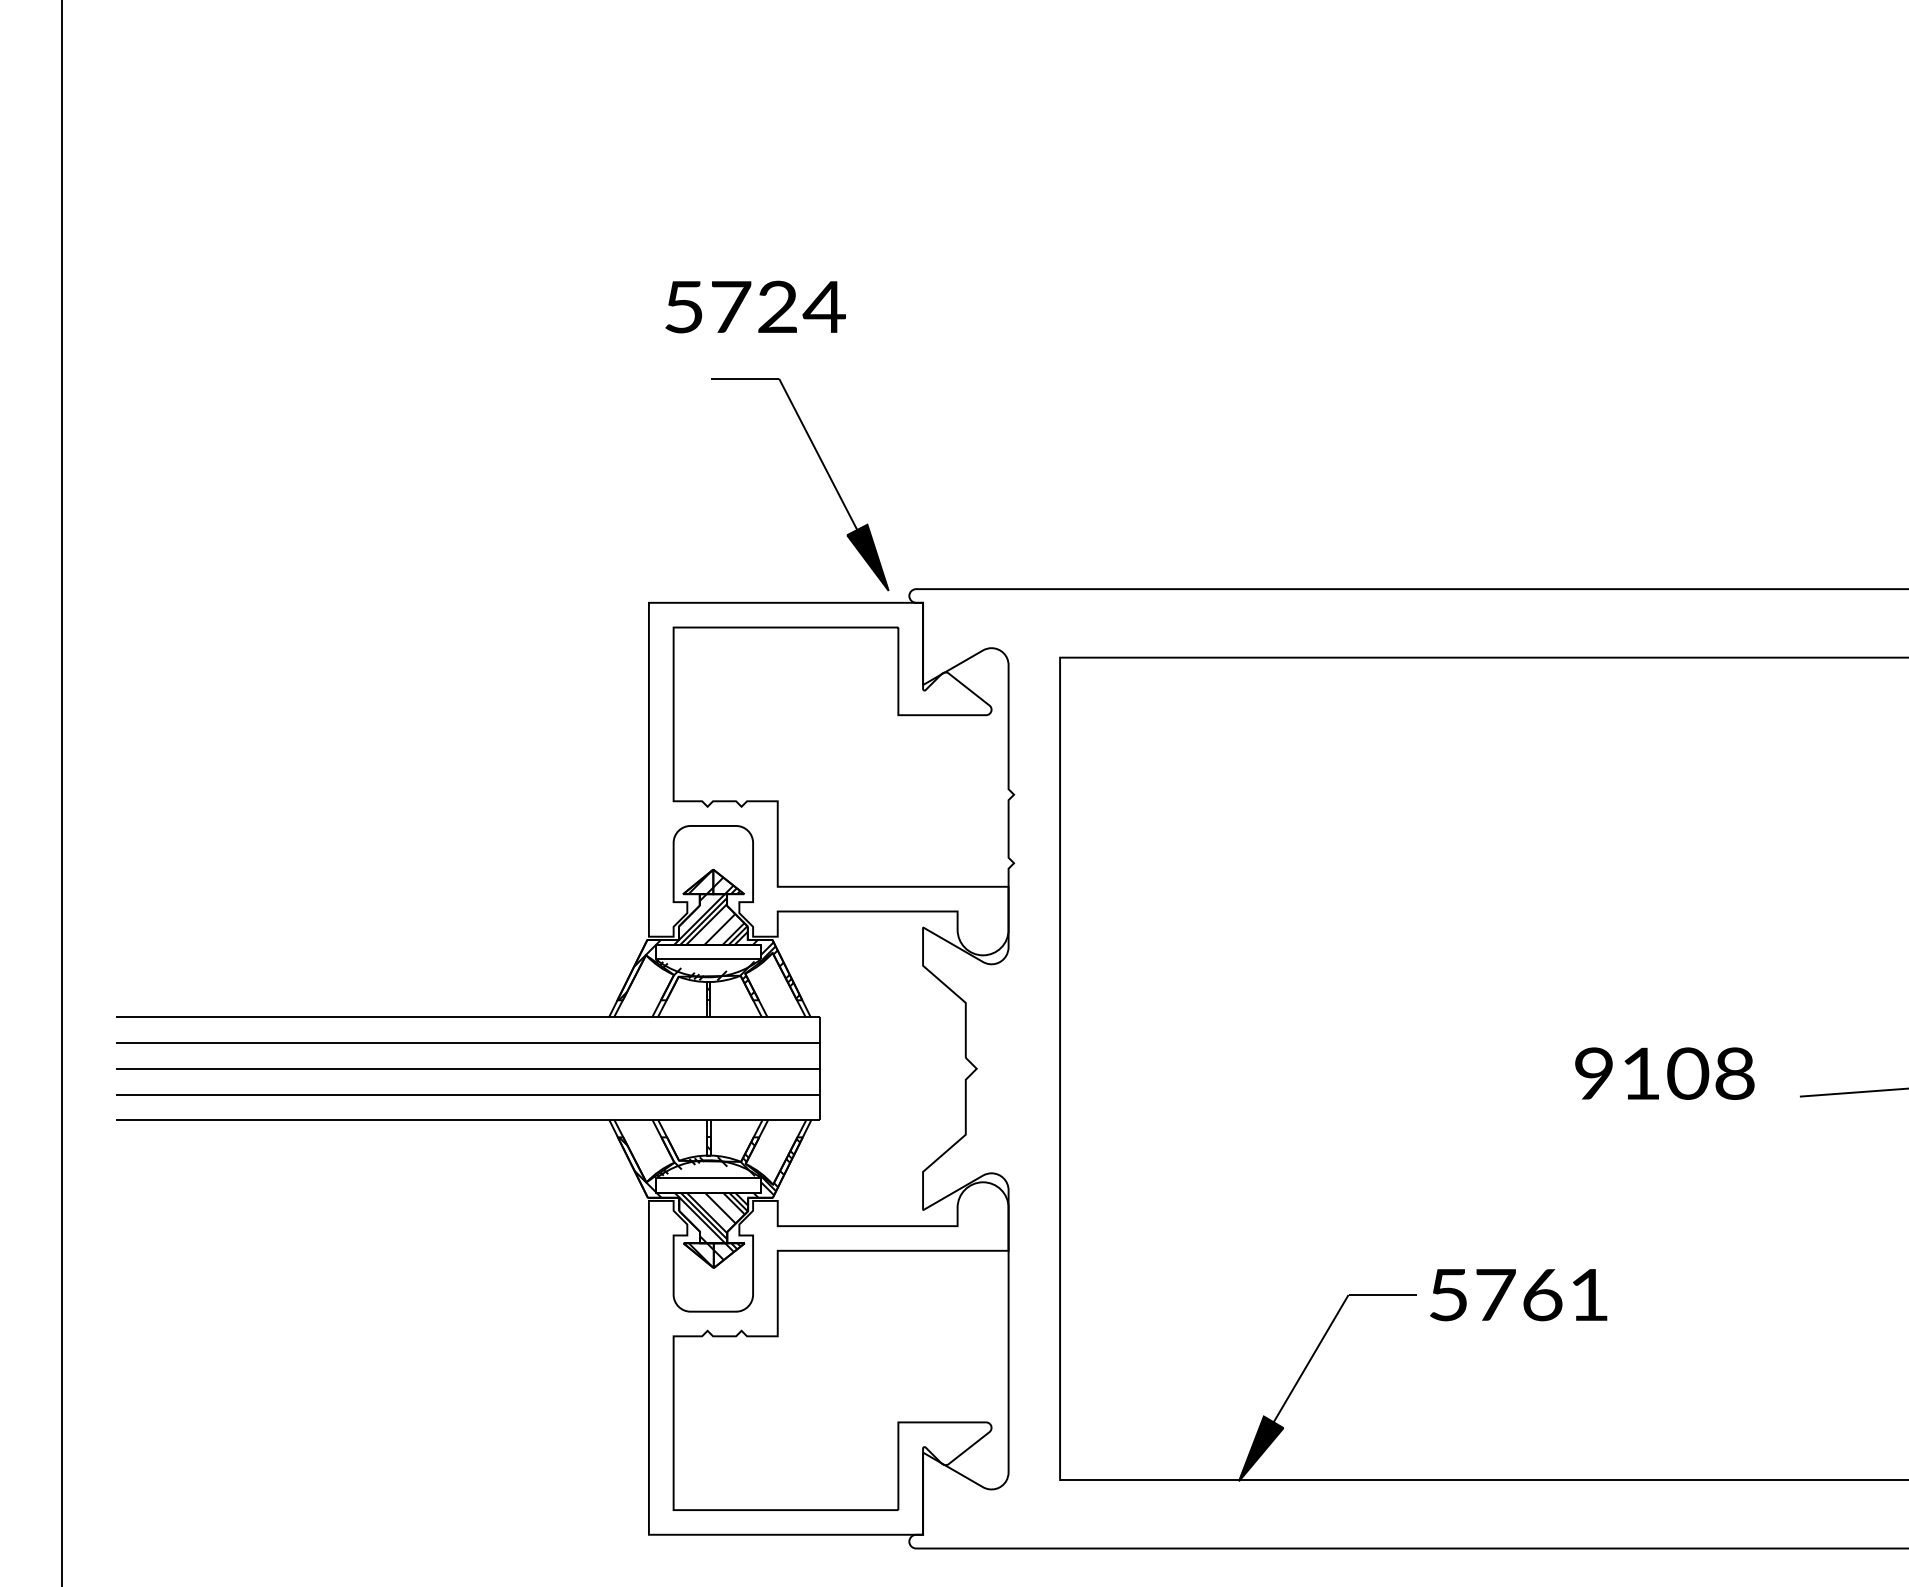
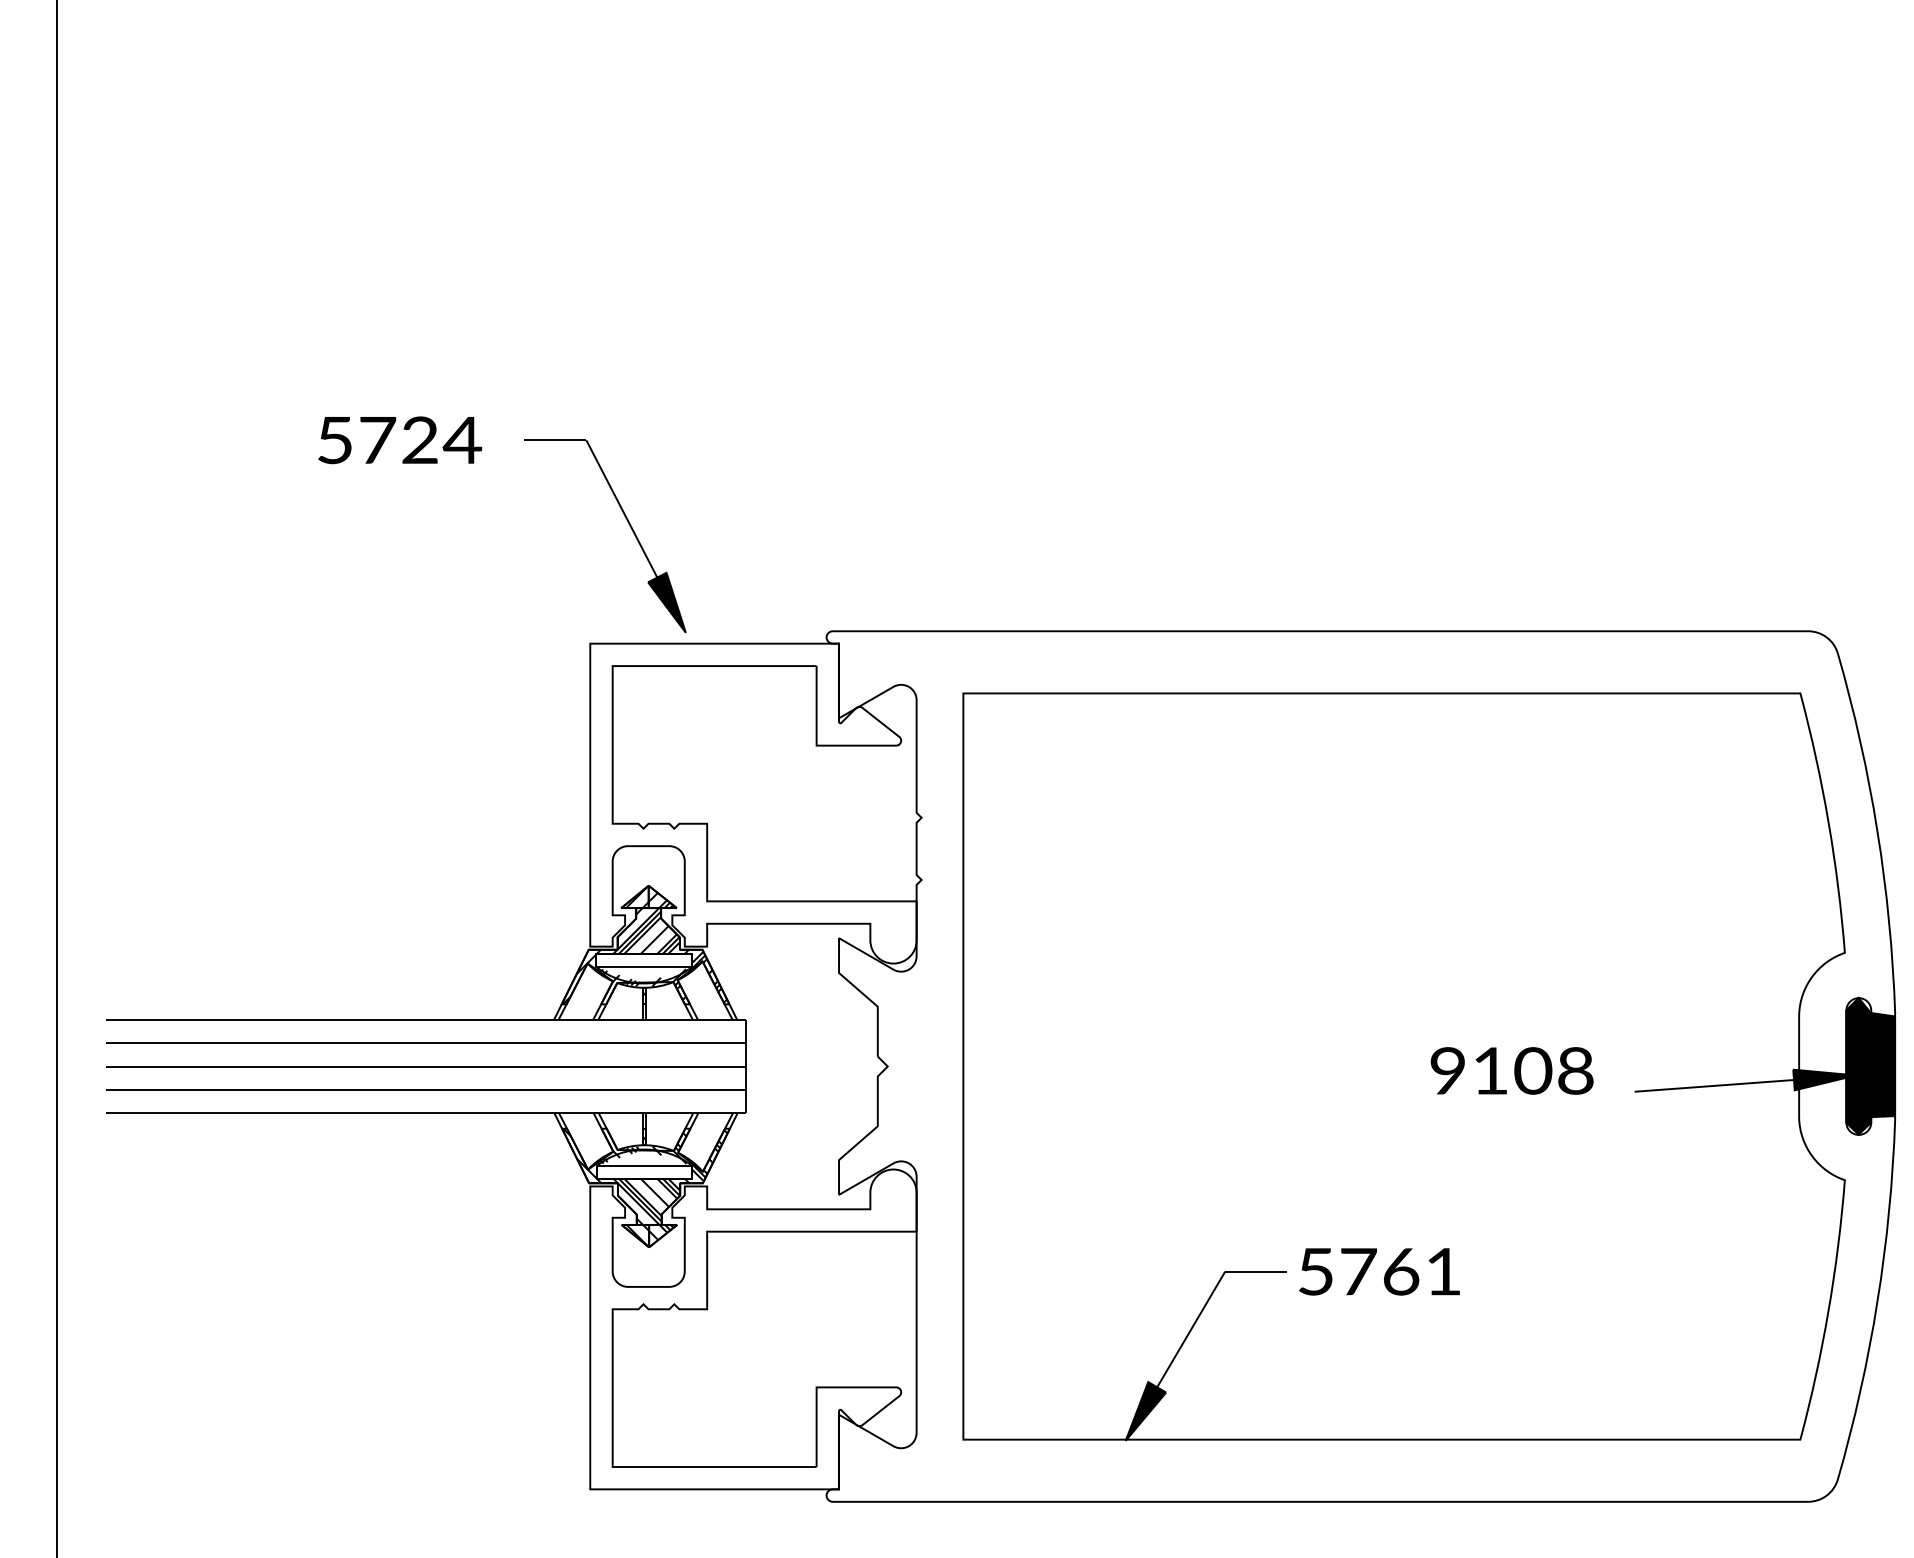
text: (756, 307) -> (400, 440), moved
part: (825, 471) -> (628, 524), moved

